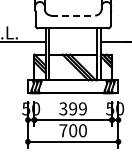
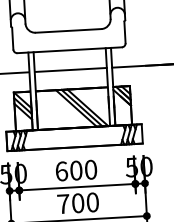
line: (73, 15) -> (69, 30), dashed -> solid
line: (73, 41) -> (71, 69), added
text: (72, 108) -> (75, 170), 399 -> 600

